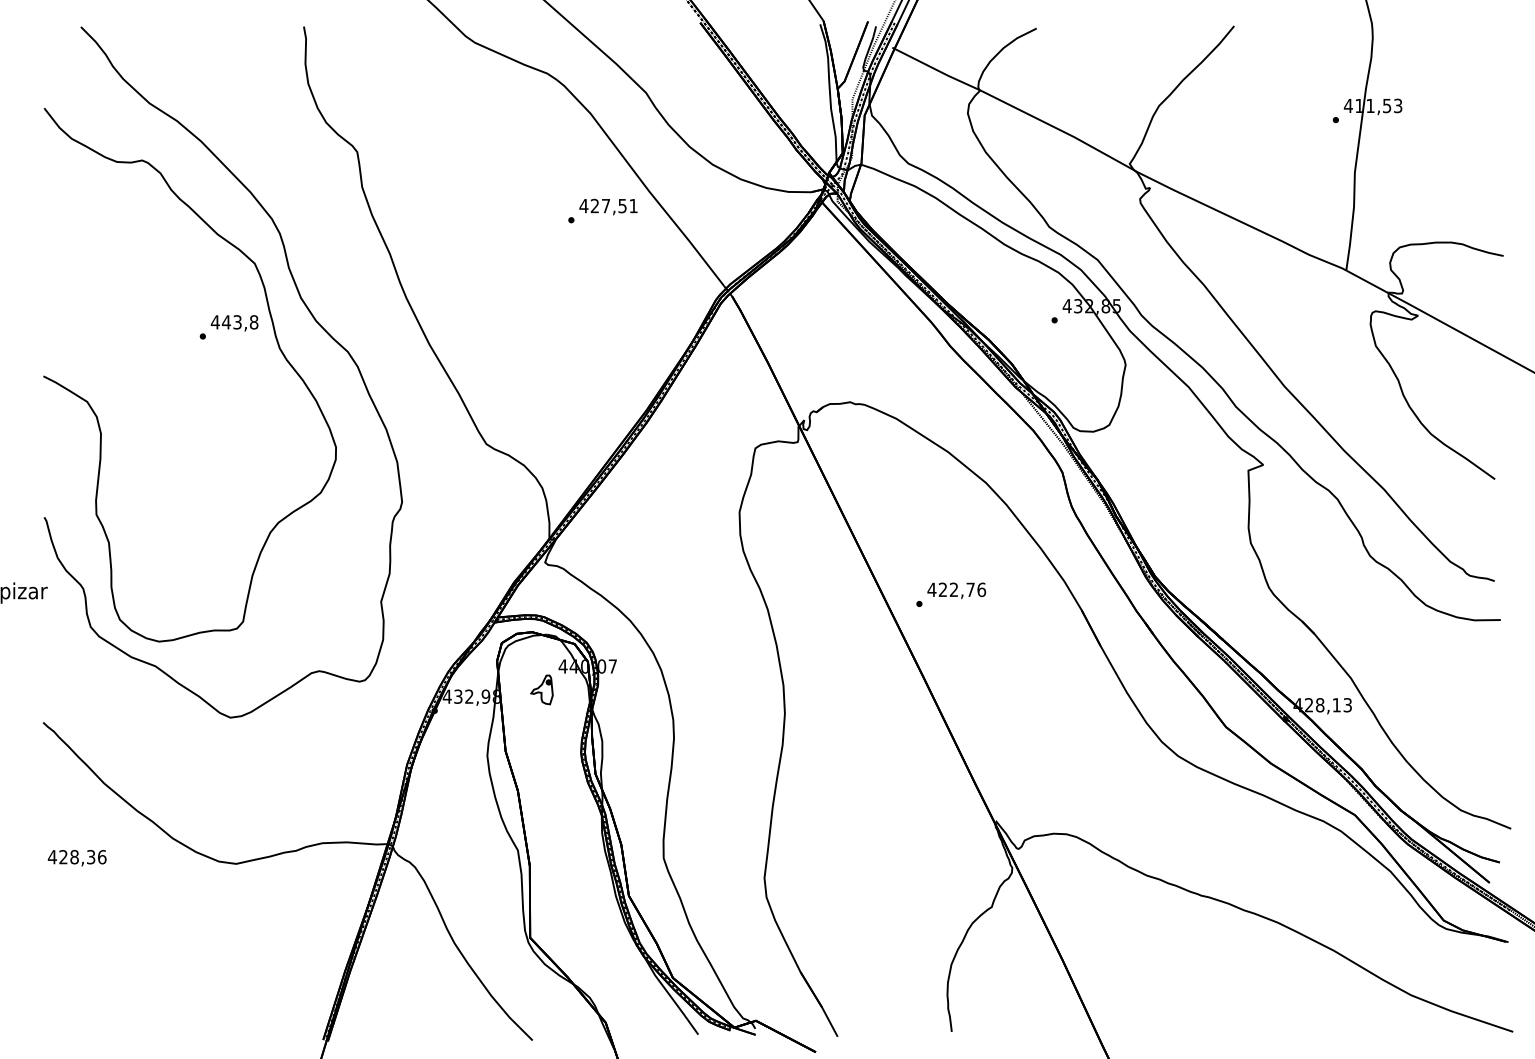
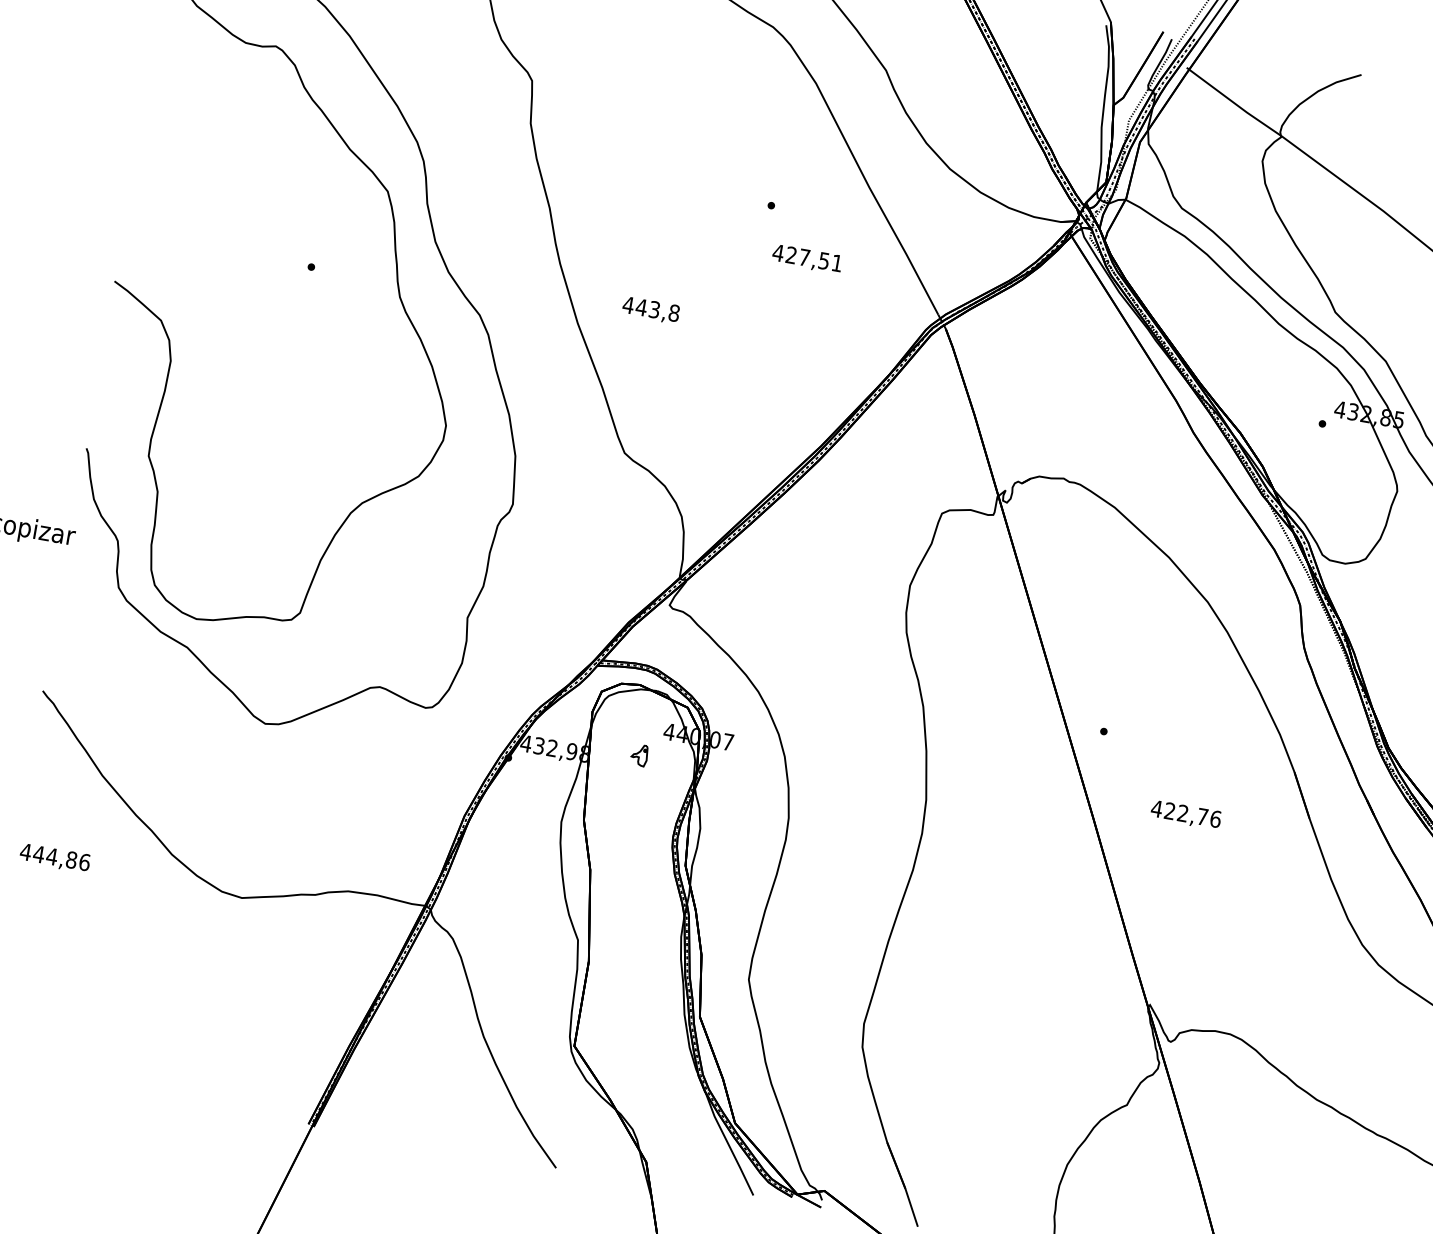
text: (608, 206) -> (807, 258), moved
text: (234, 323) -> (650, 310), moved
text: (956, 590) -> (1185, 814), moved
part: (541, 689) -> (639, 754), size x0.6
text: (77, 857) -> (55, 857), 428,36 -> 444,86

